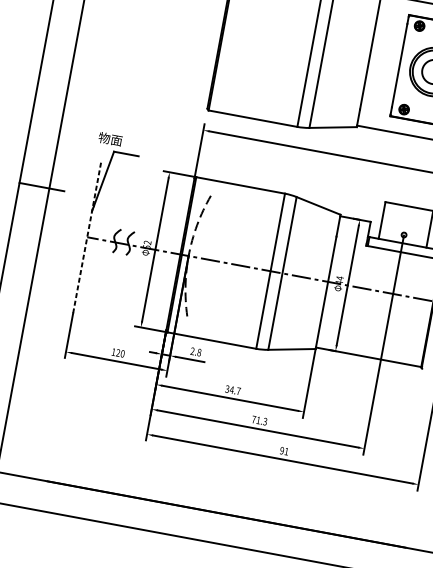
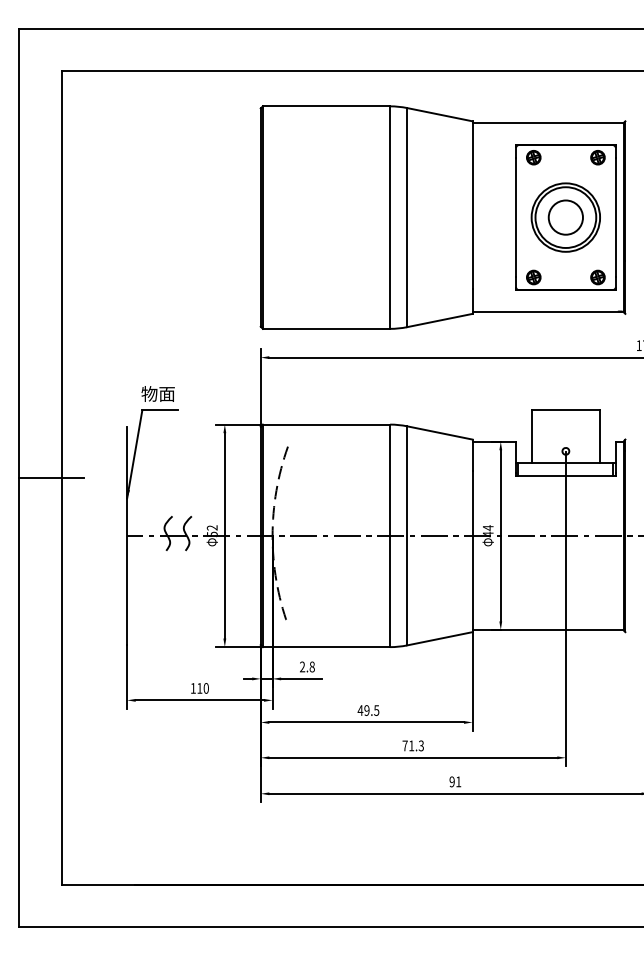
text: (110, 138) -> (157, 393), moved
line: (87, 237) -> (127, 535), dashed -> solid
text: (117, 353) -> (199, 688), 120 -> 110
text: (232, 390) -> (368, 710), 34.7 -> 49.5

